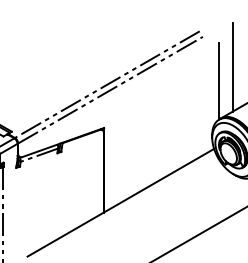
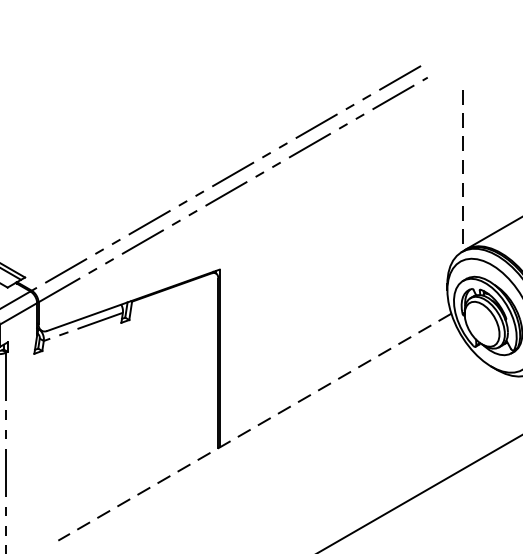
line: (232, 67) -> (490, 142), removed
line: (219, 81) -> (462, 171), solid -> dashed
line: (120, 202) -> (254, 426), solid -> dashed

